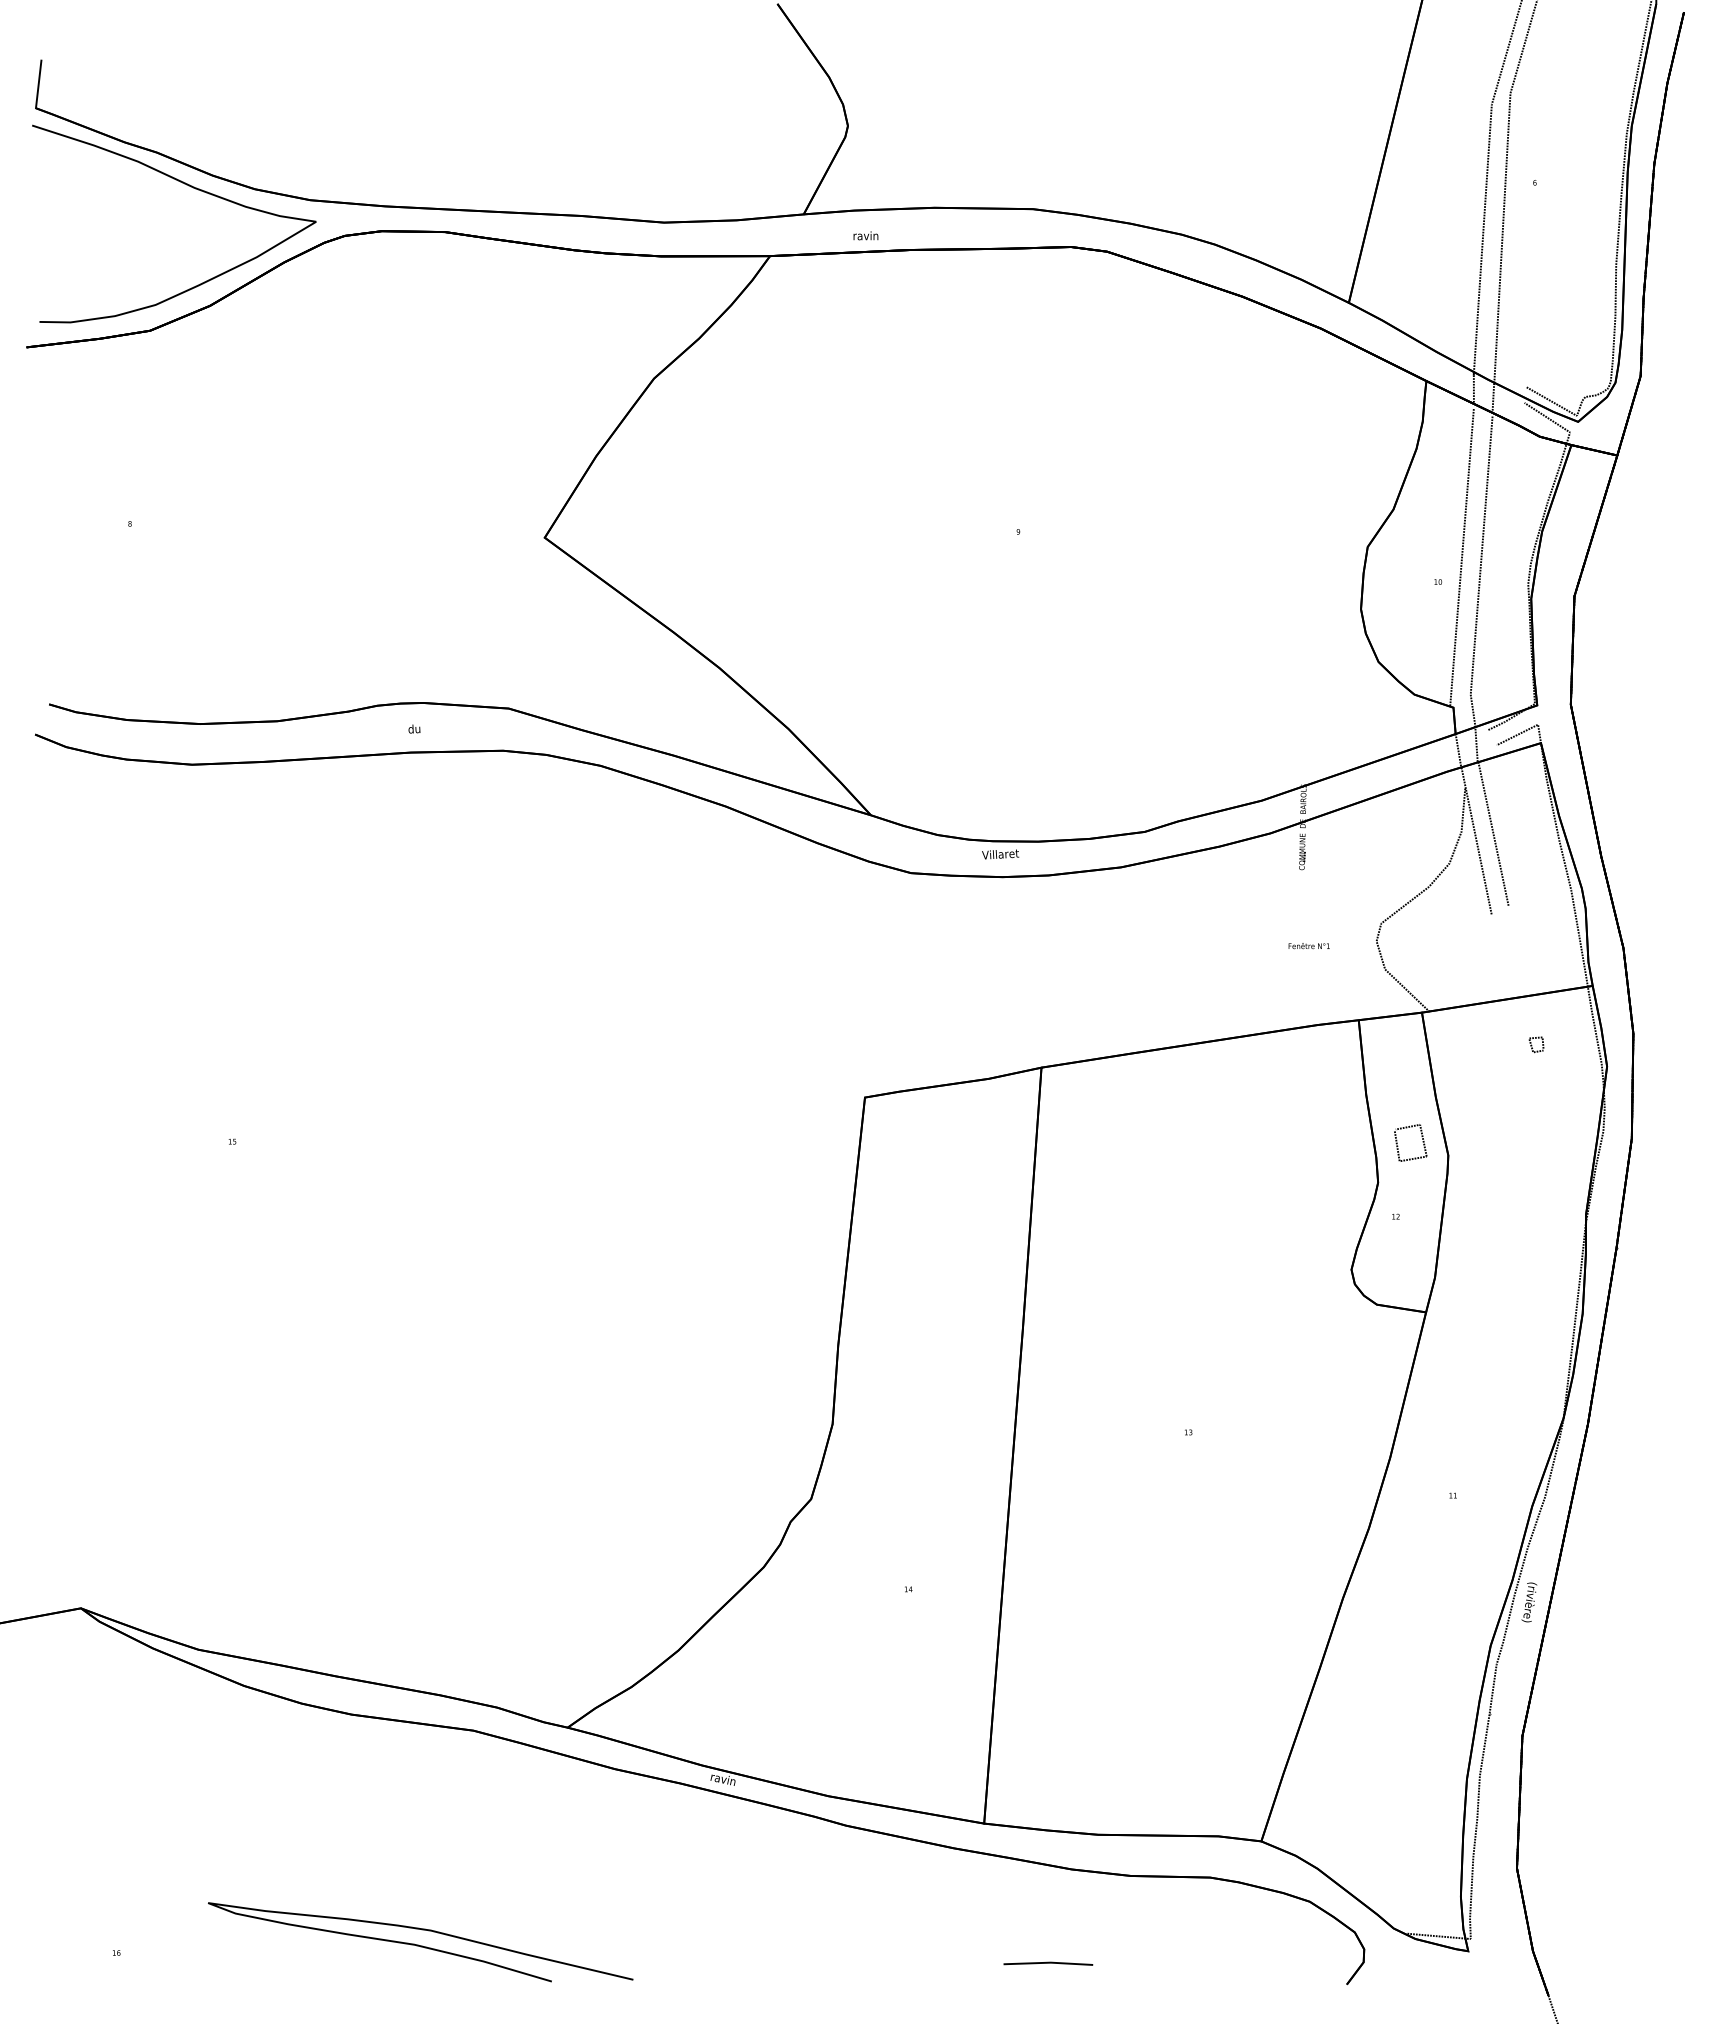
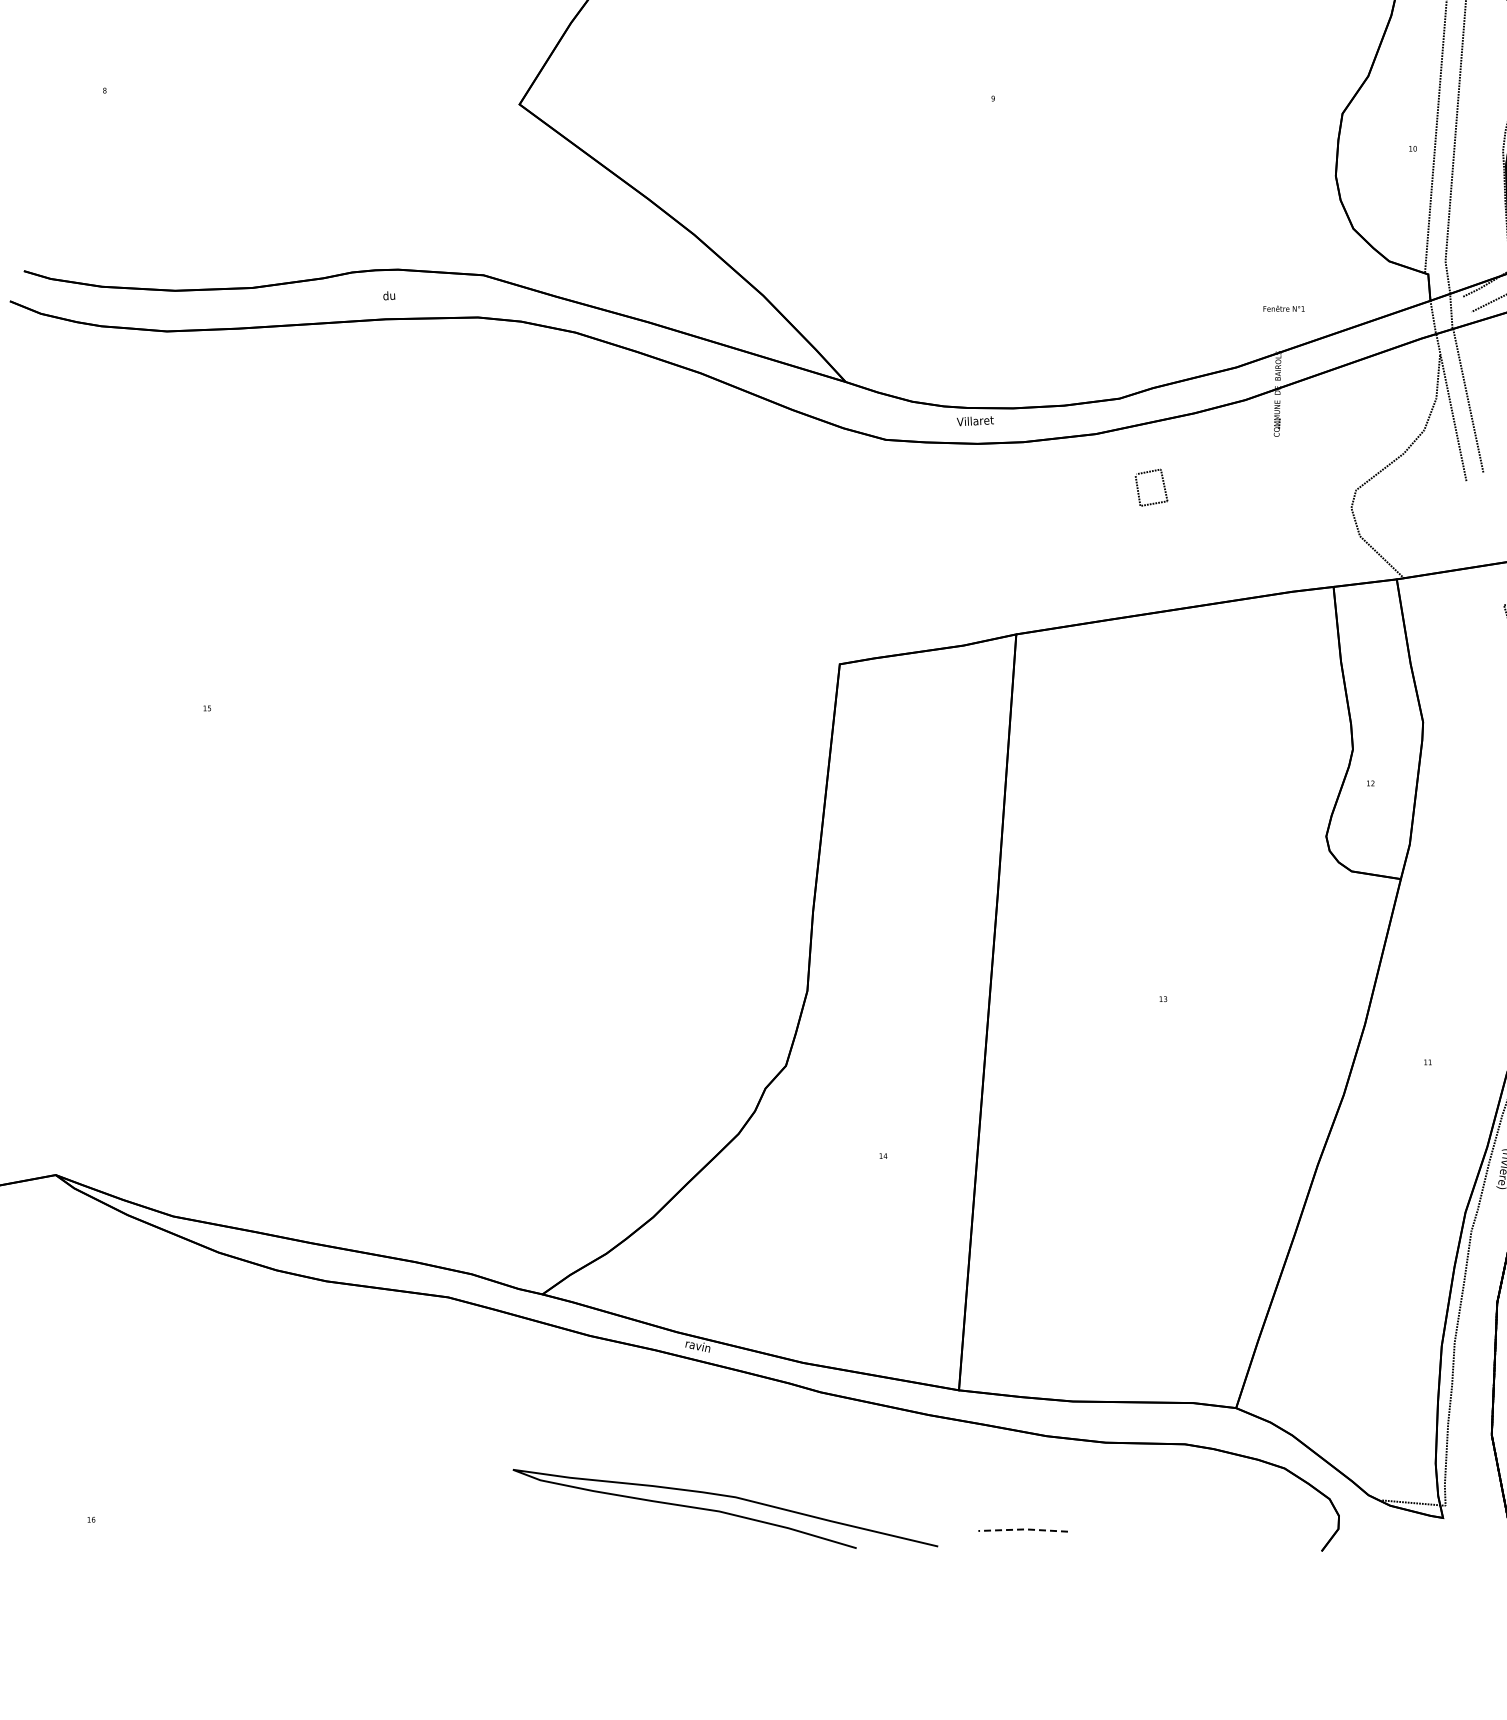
text: (1308, 946) -> (1283, 309), moved
part: (1422, 1142) -> (1163, 487), moved
curve: (418, 1944) -> (723, 1511), moved
line: (1048, 1962) -> (1023, 1529), solid -> dashed

